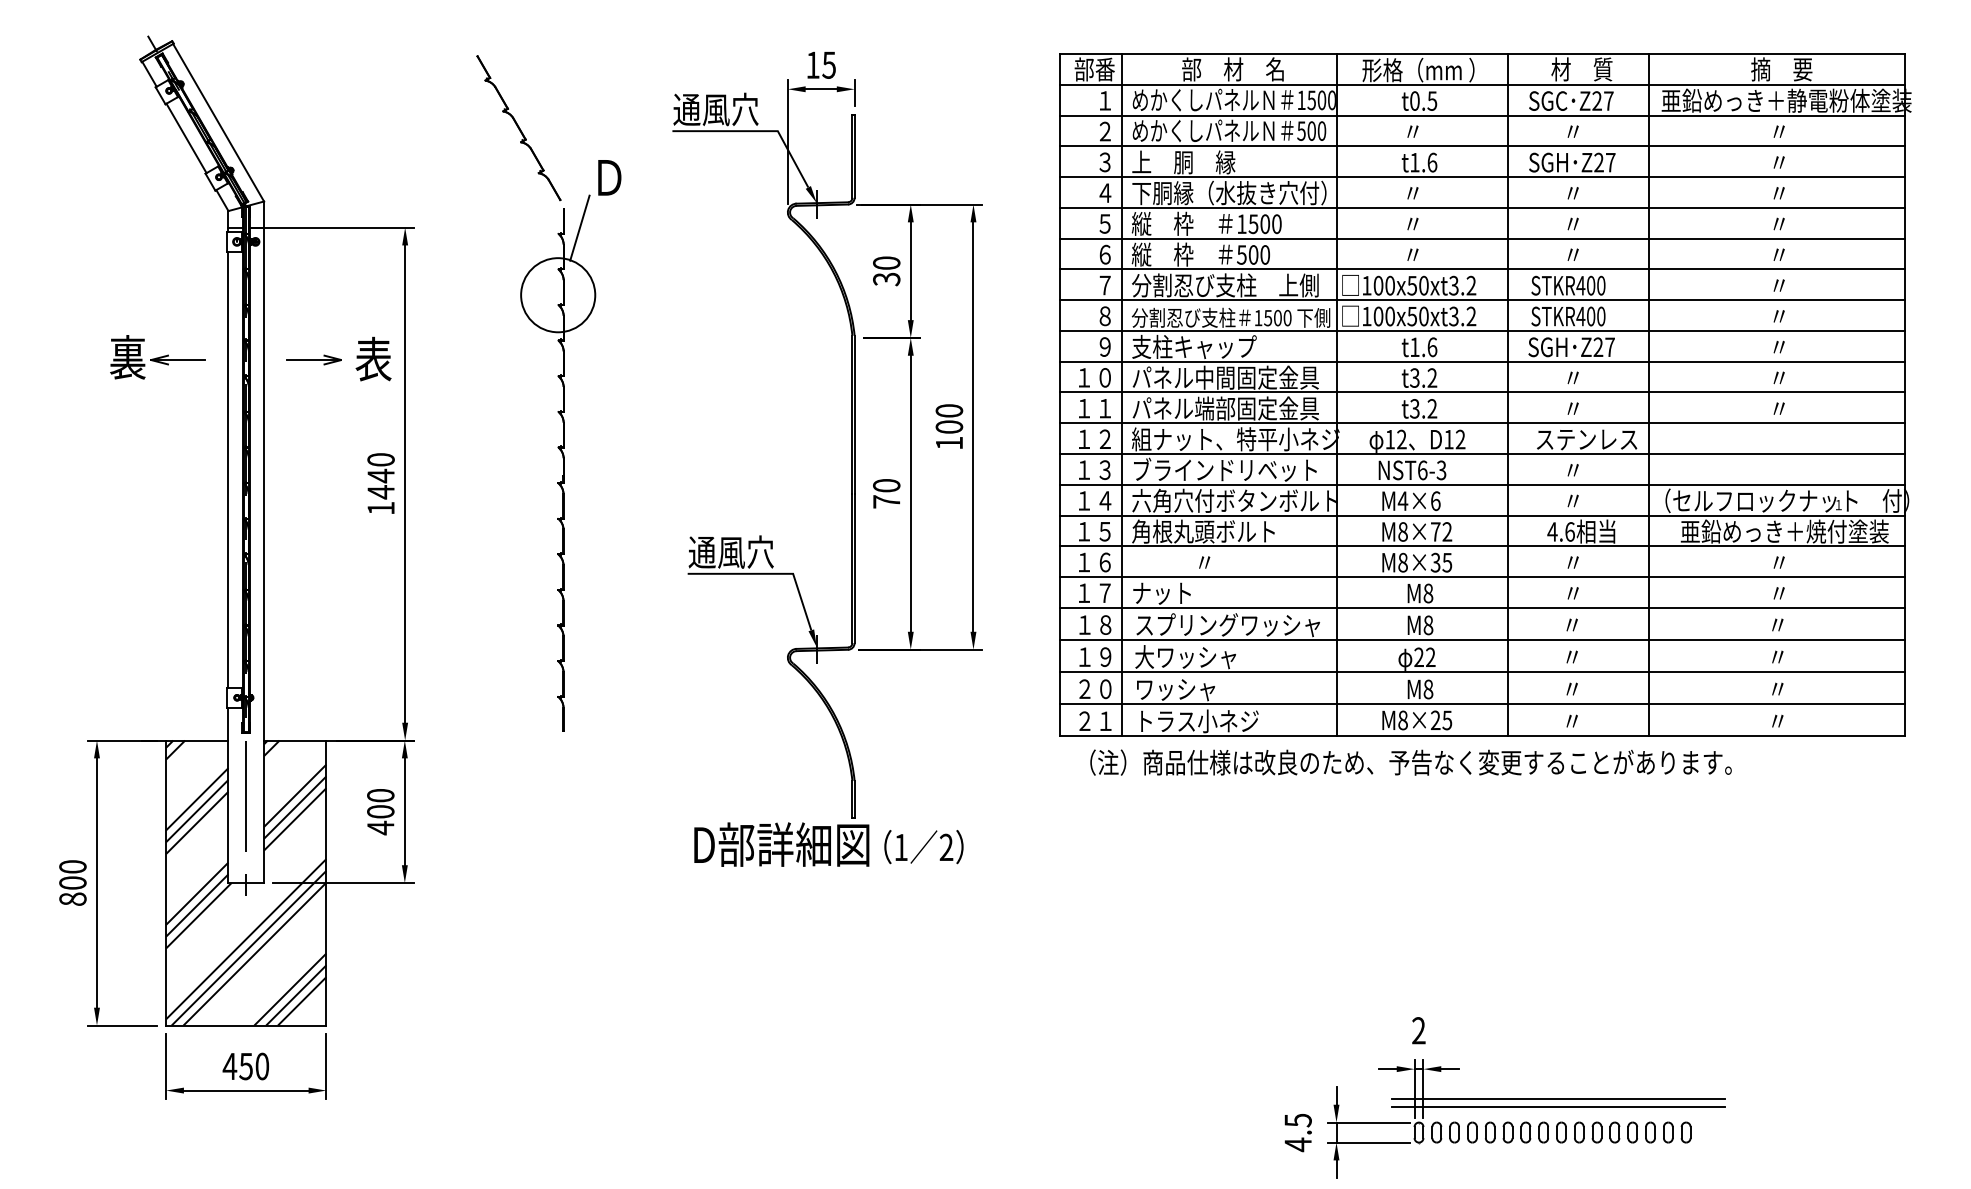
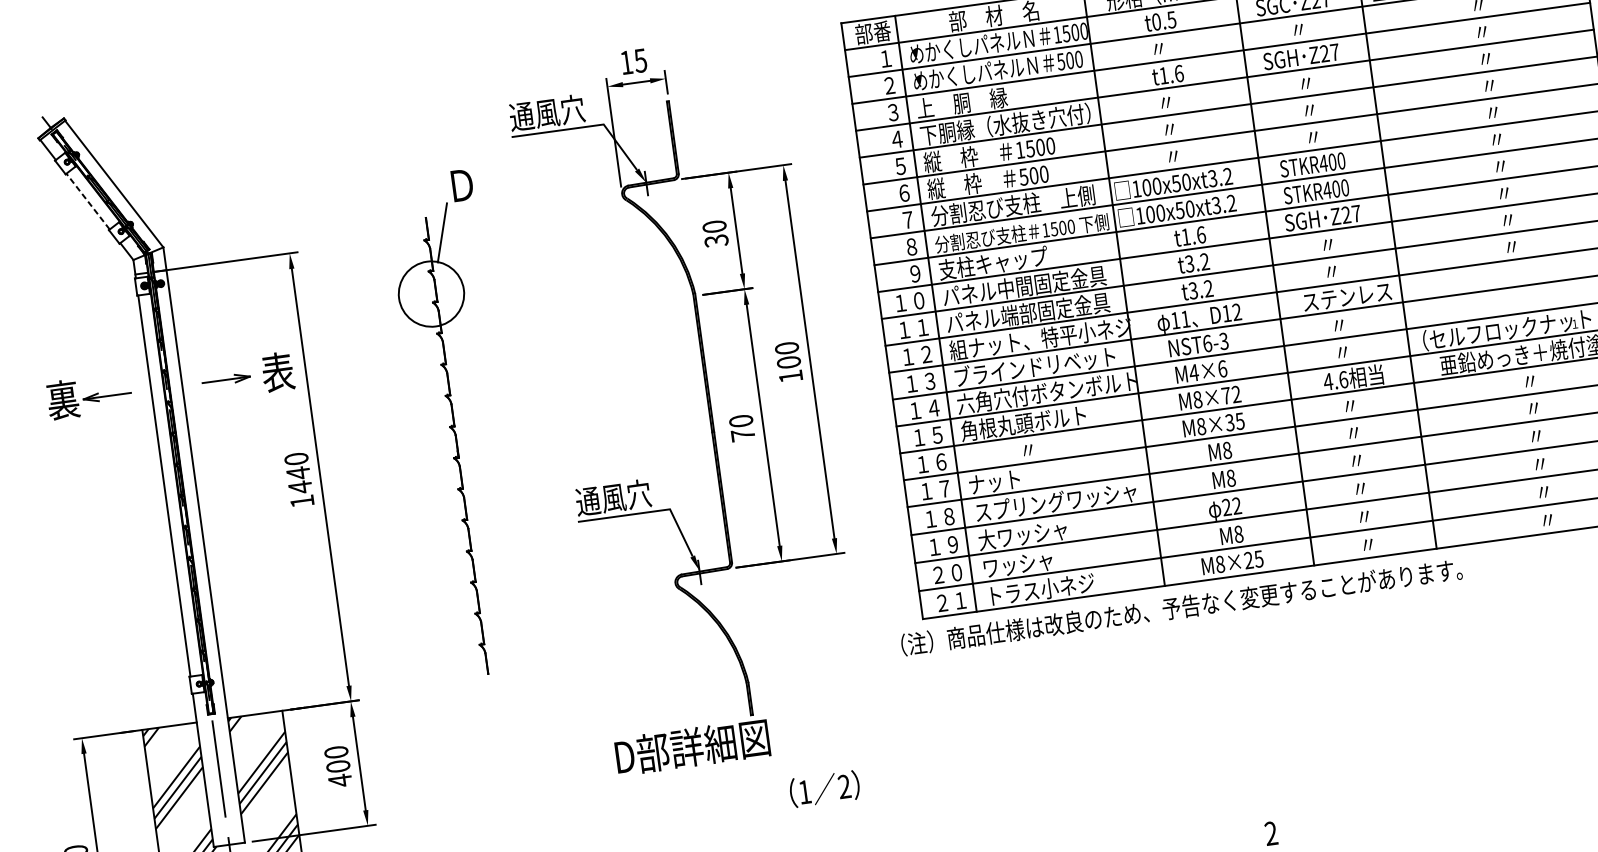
part: (518, 128) -> (376, 153), removed
line: (186, 138) -> (88, 201), solid -> dashed
text: (1401, 439) -> (1185, 319), 12 -> 11
text: (1410, 762) -> (1181, 607), moved
text: (923, 847) -> (824, 789), moved

